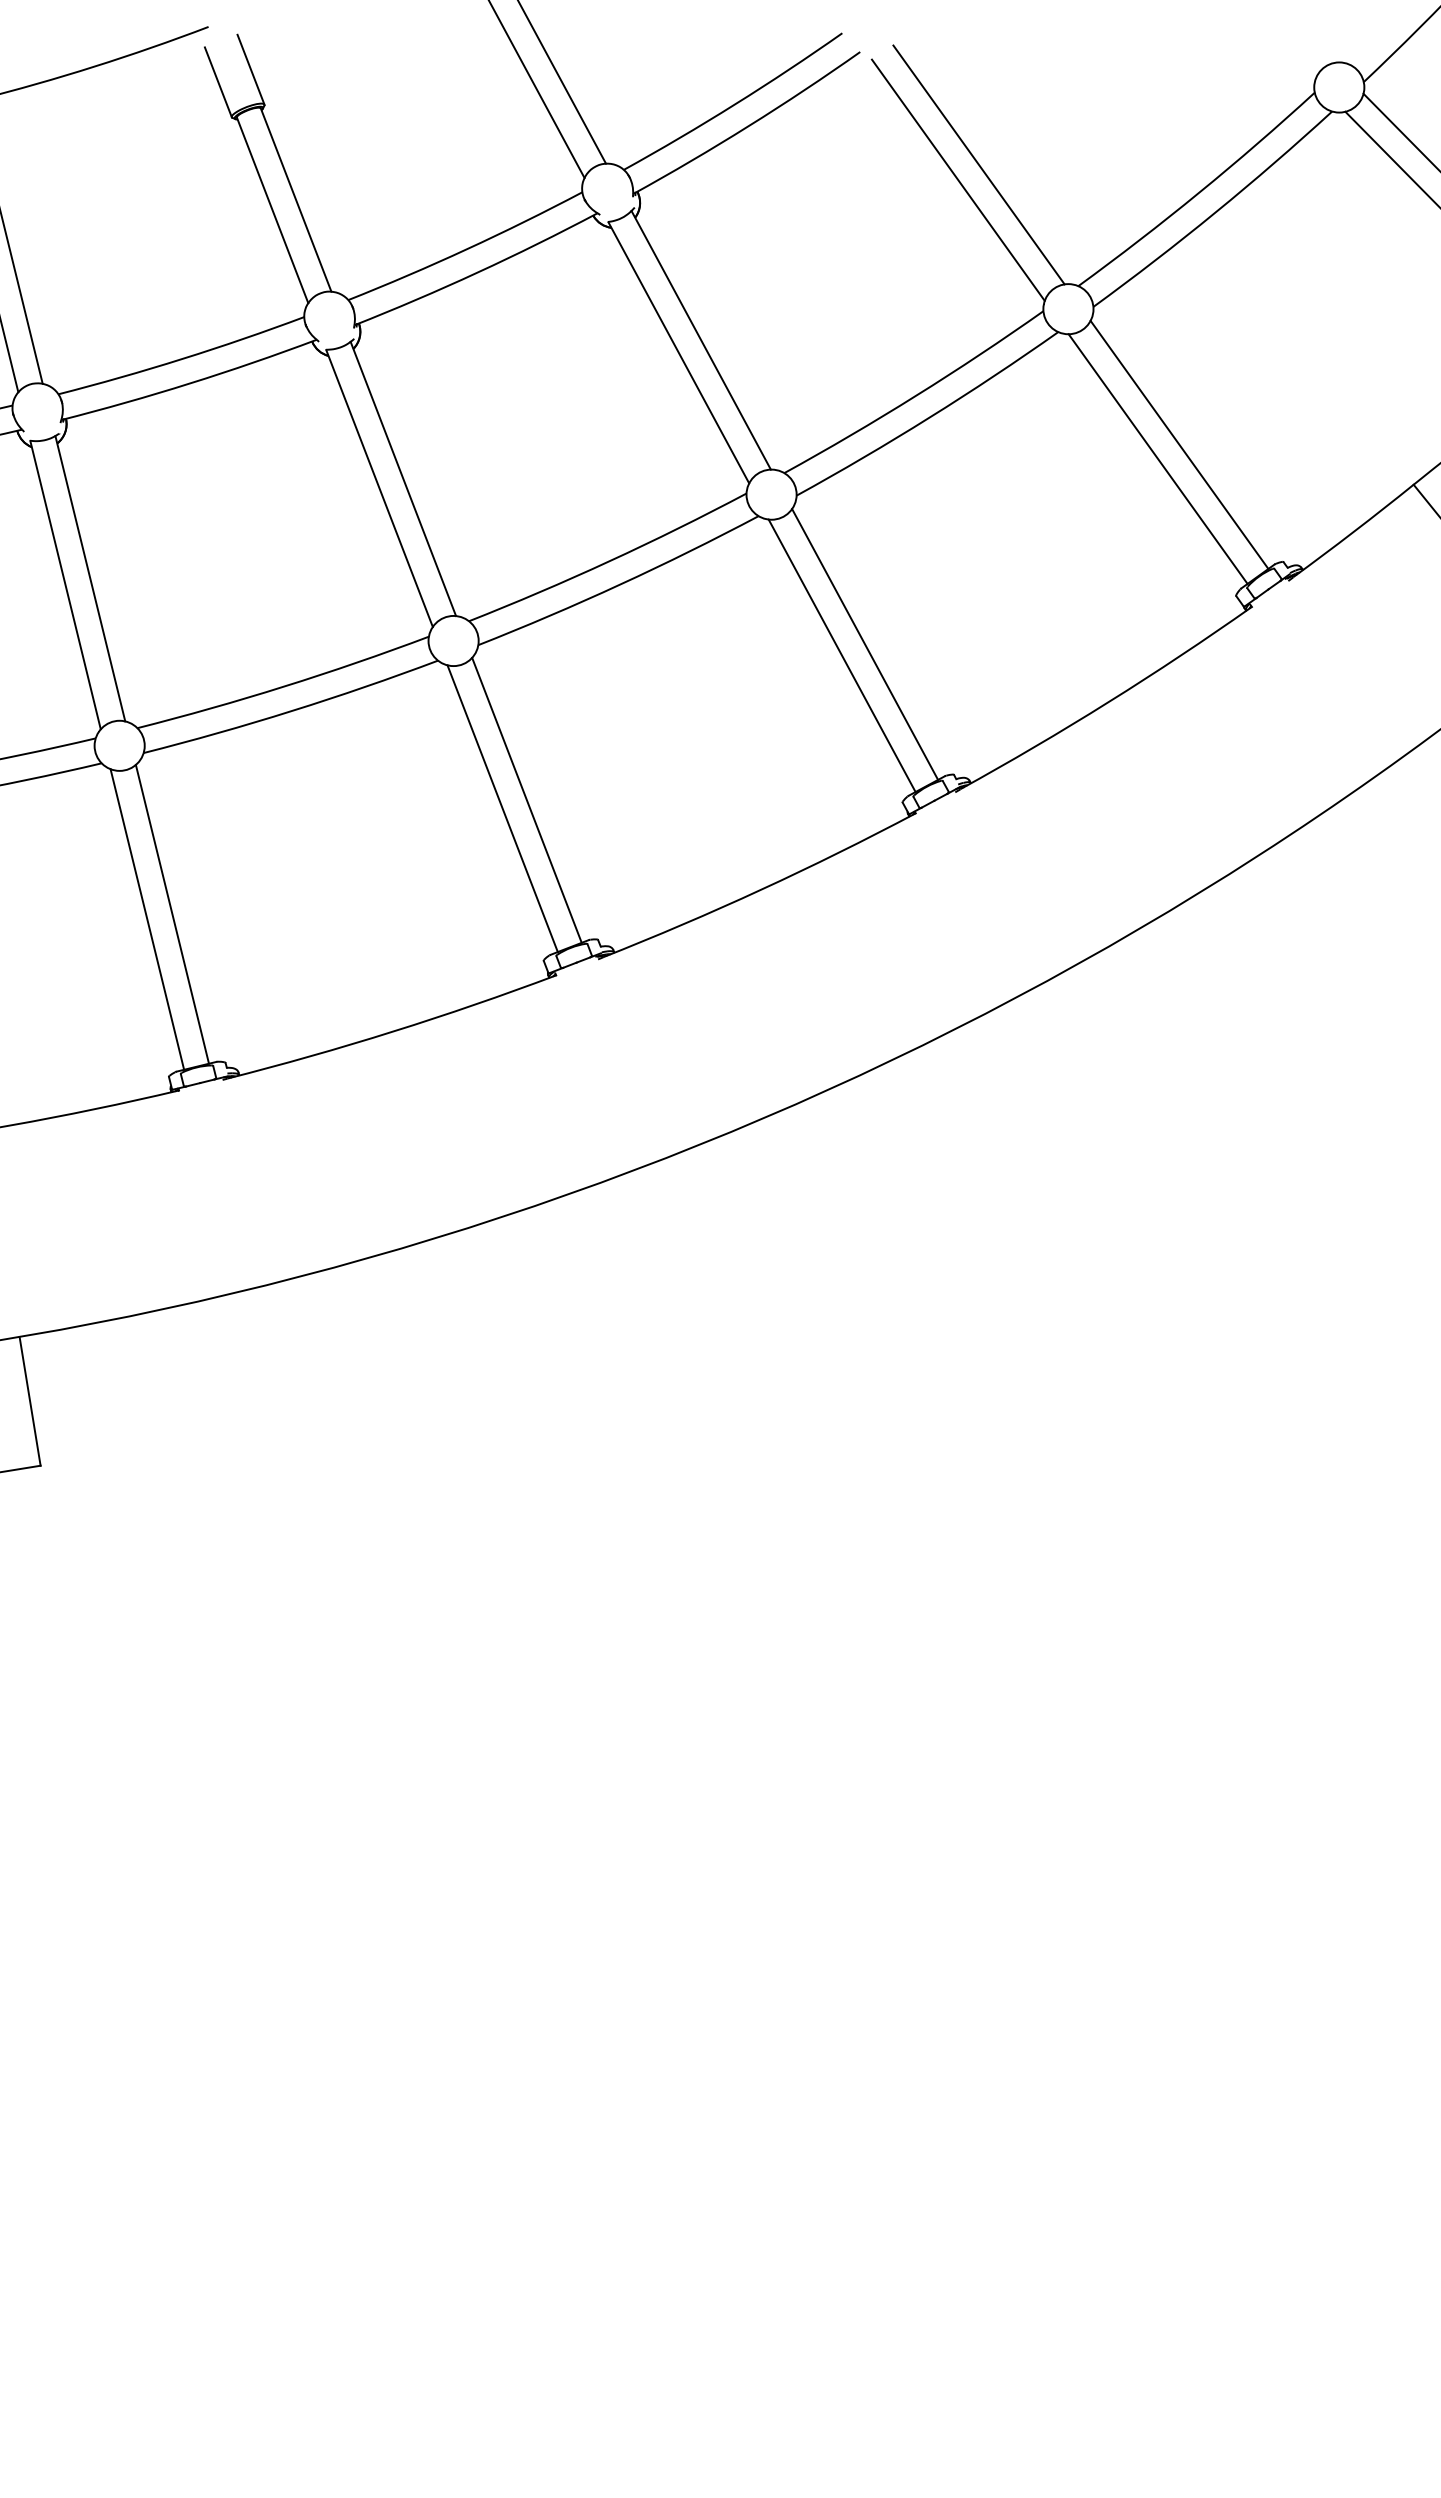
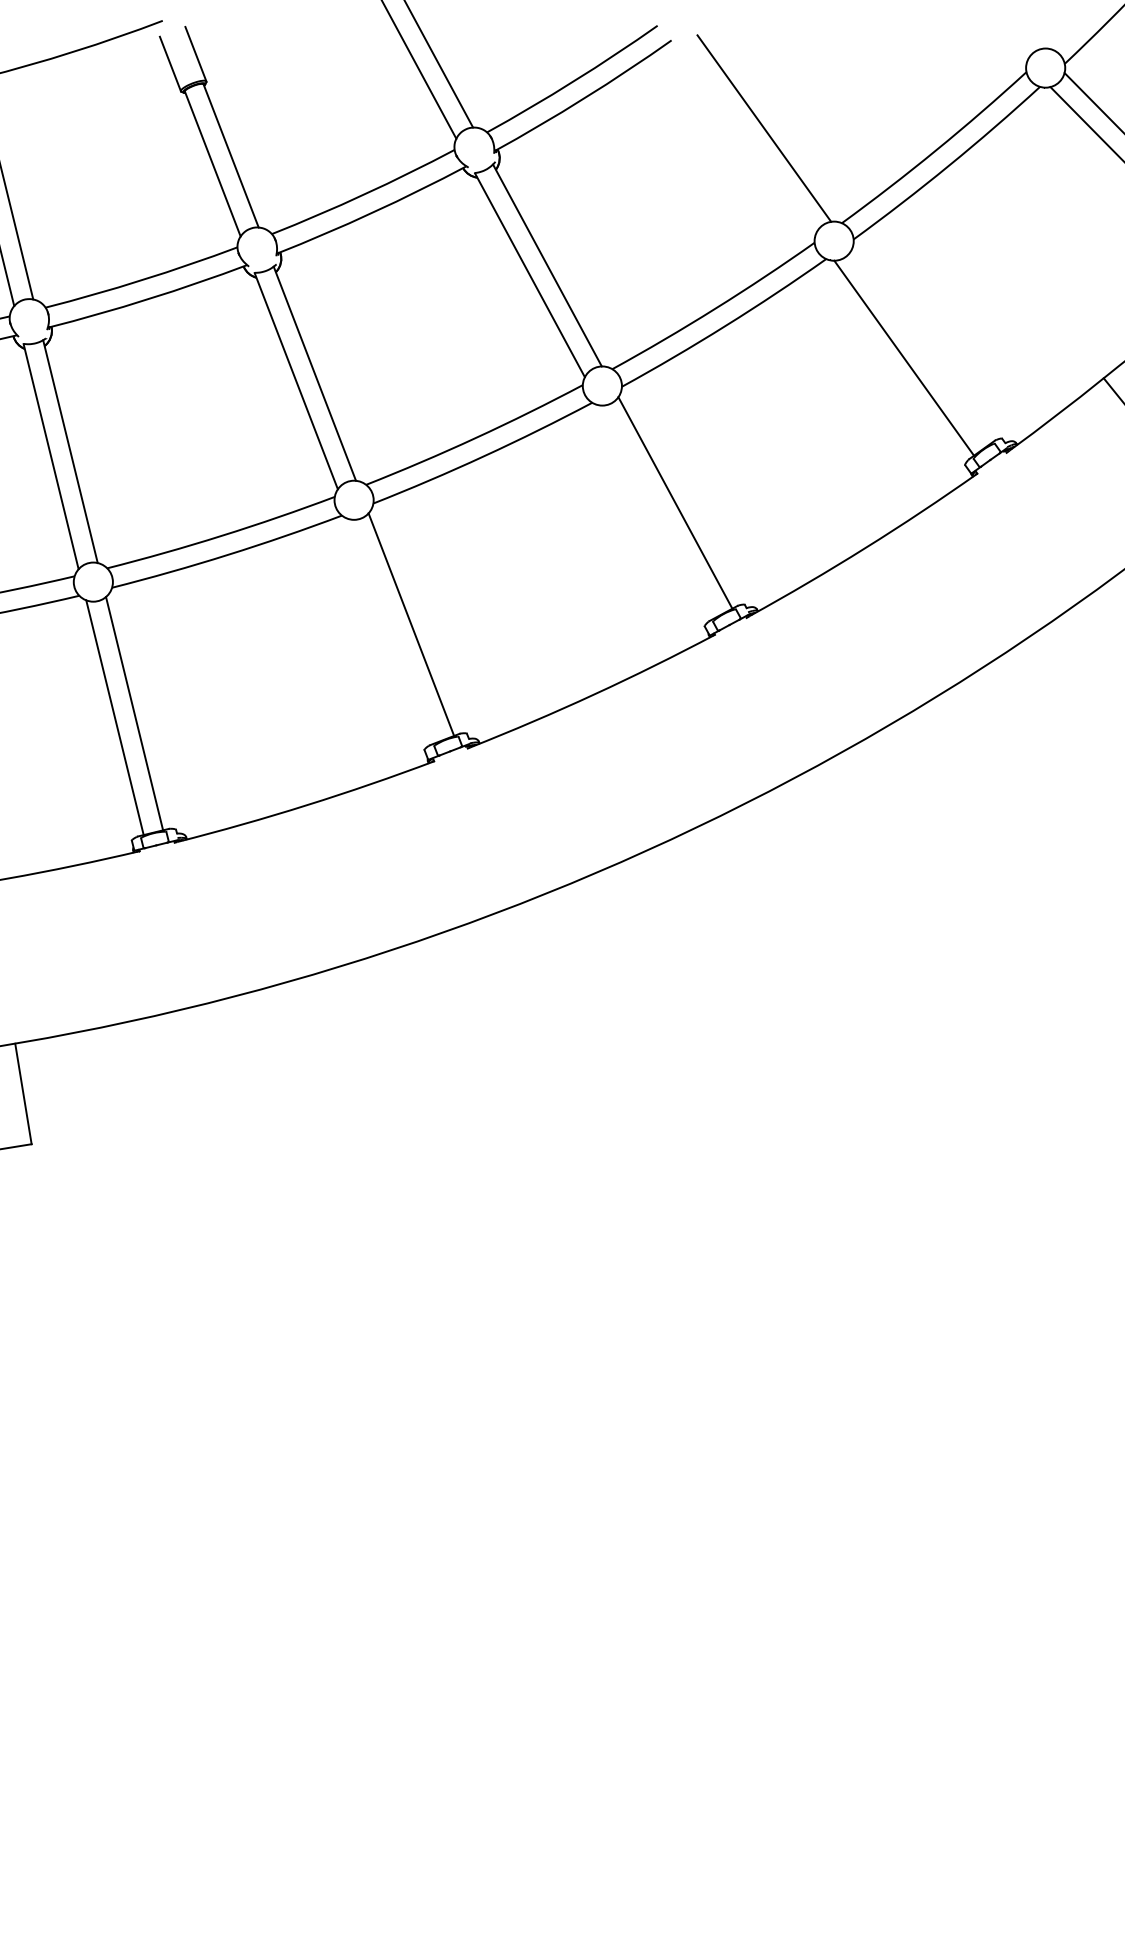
line: (957, 179) -> (747, 139), removed
line: (1179, 444) -> (920, 346), removed
line: (841, 655) -> (656, 511), removed
line: (502, 808) -> (392, 631), removed

